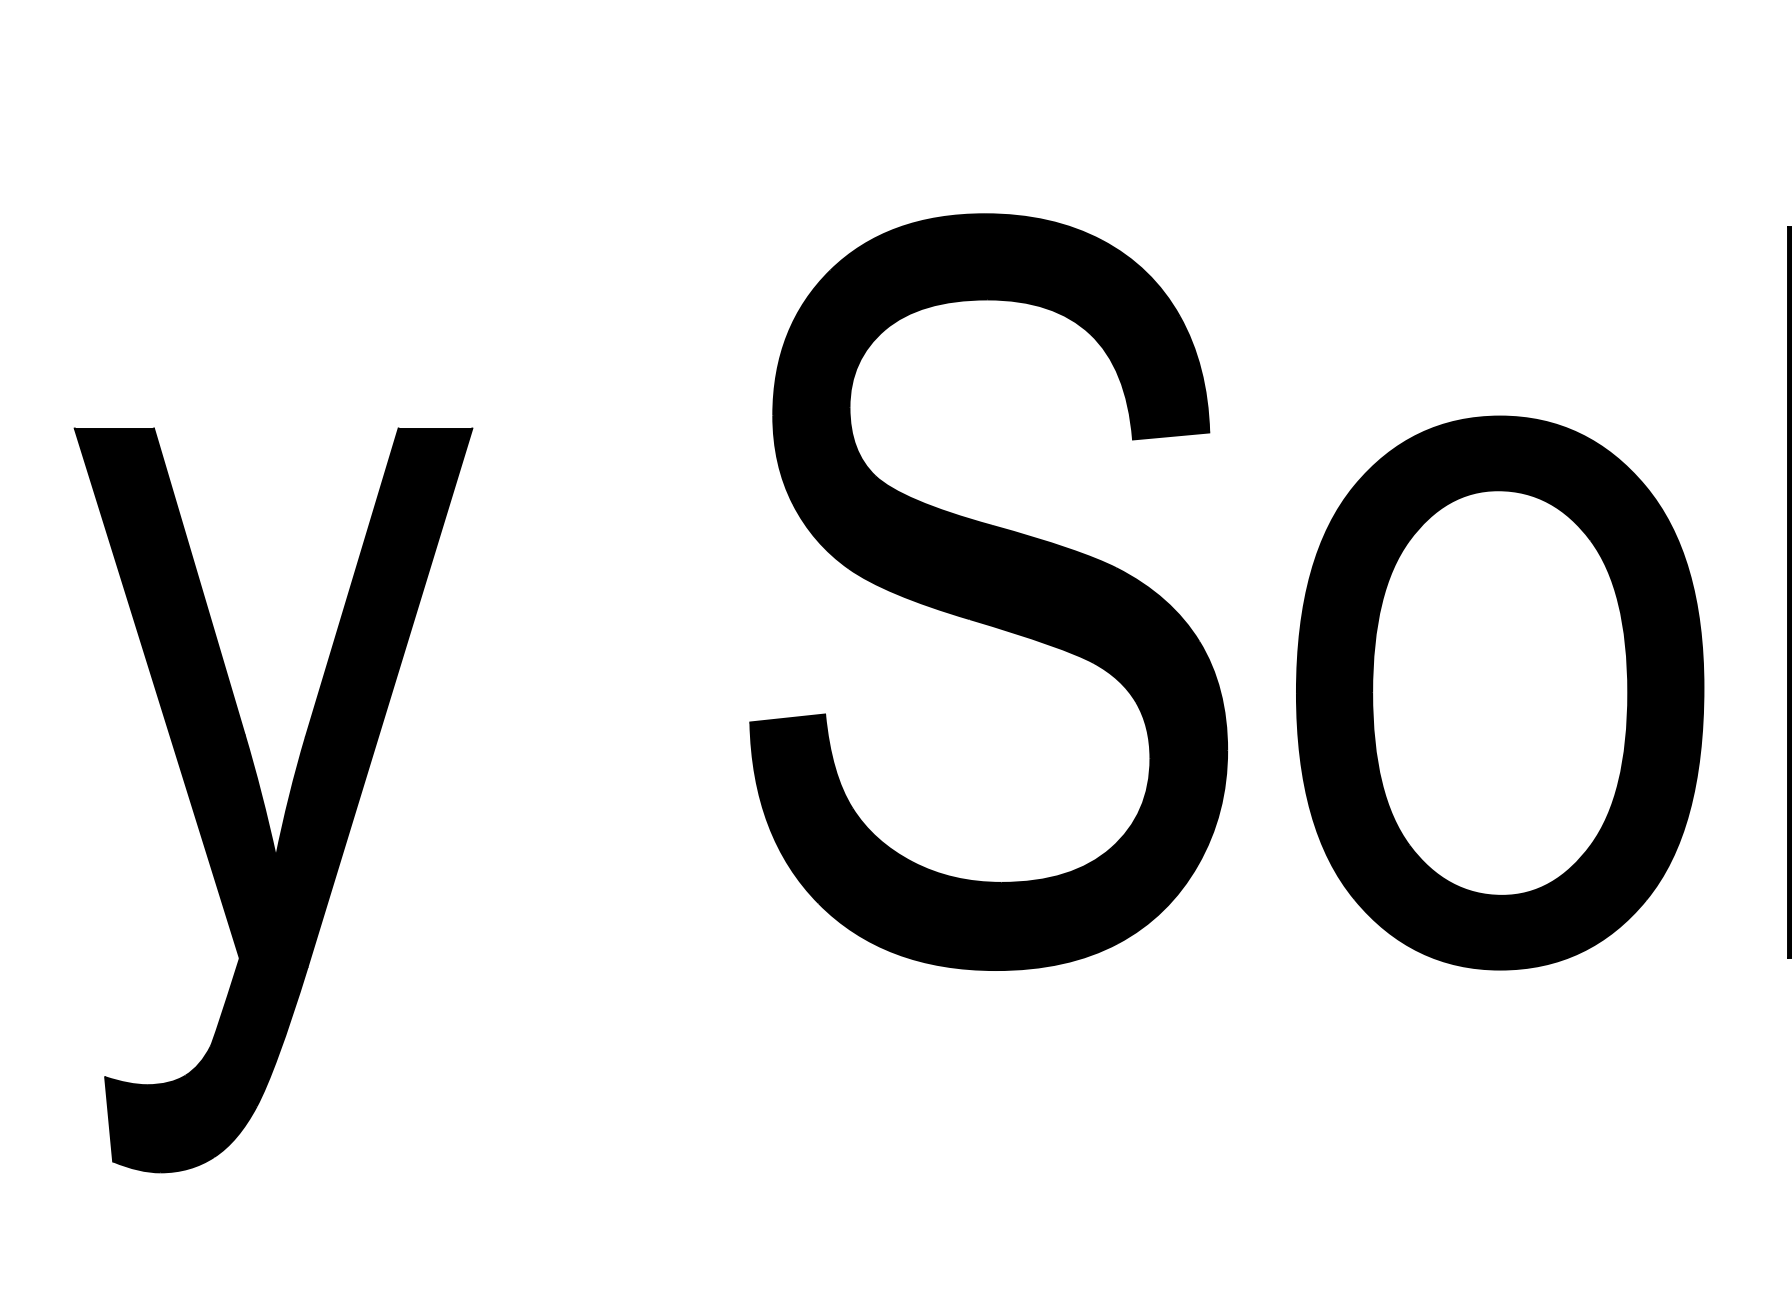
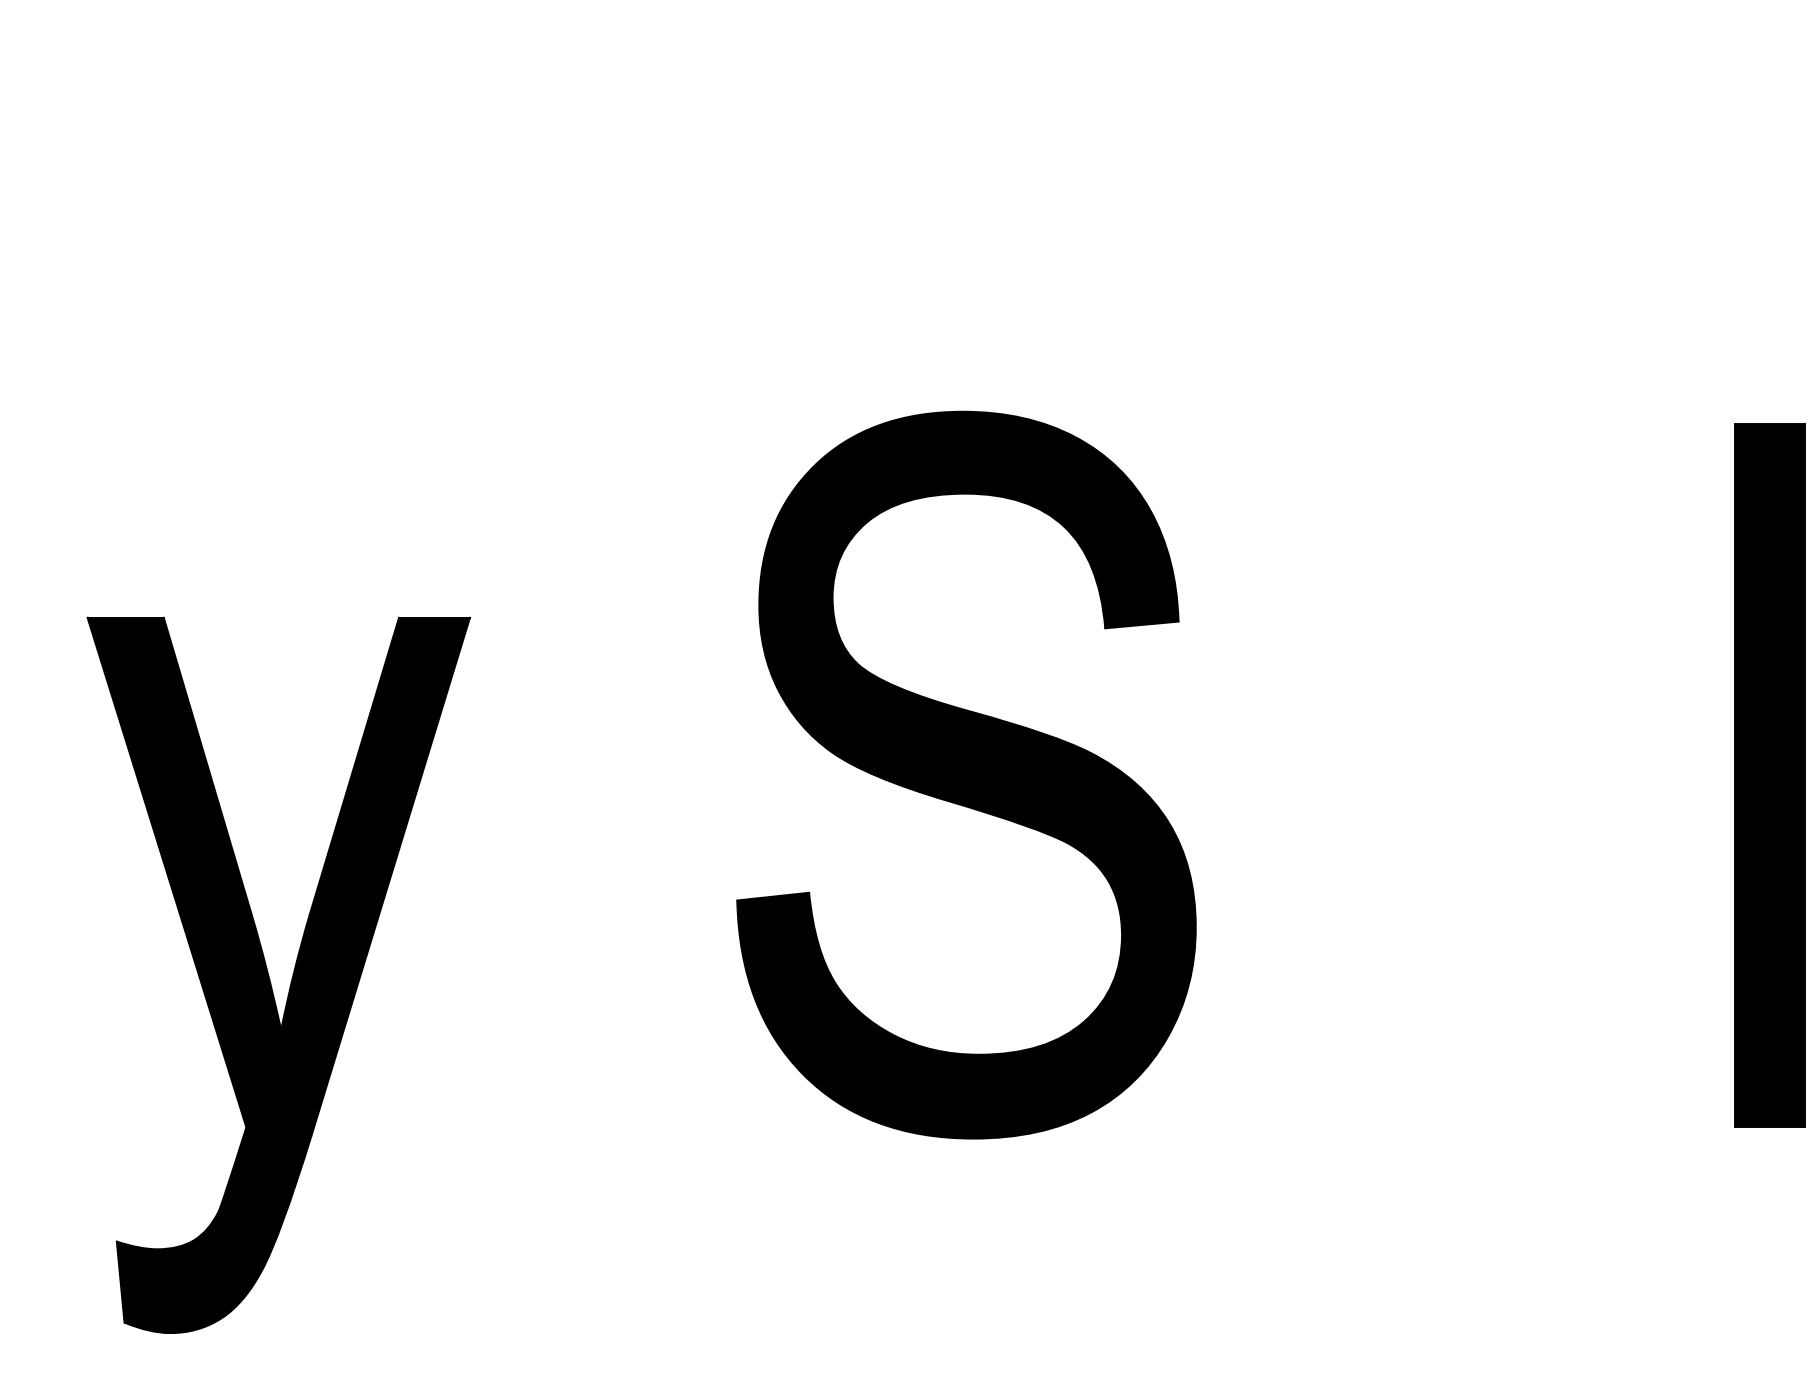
part: (1500, 692) -> (1458, 871), removed

